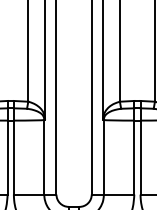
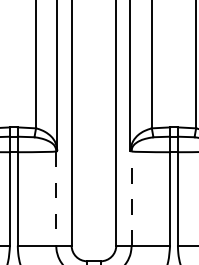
line: (103, 157) -> (131, 198), solid -> dashed
line: (44, 158) -> (56, 199), solid -> dashed

